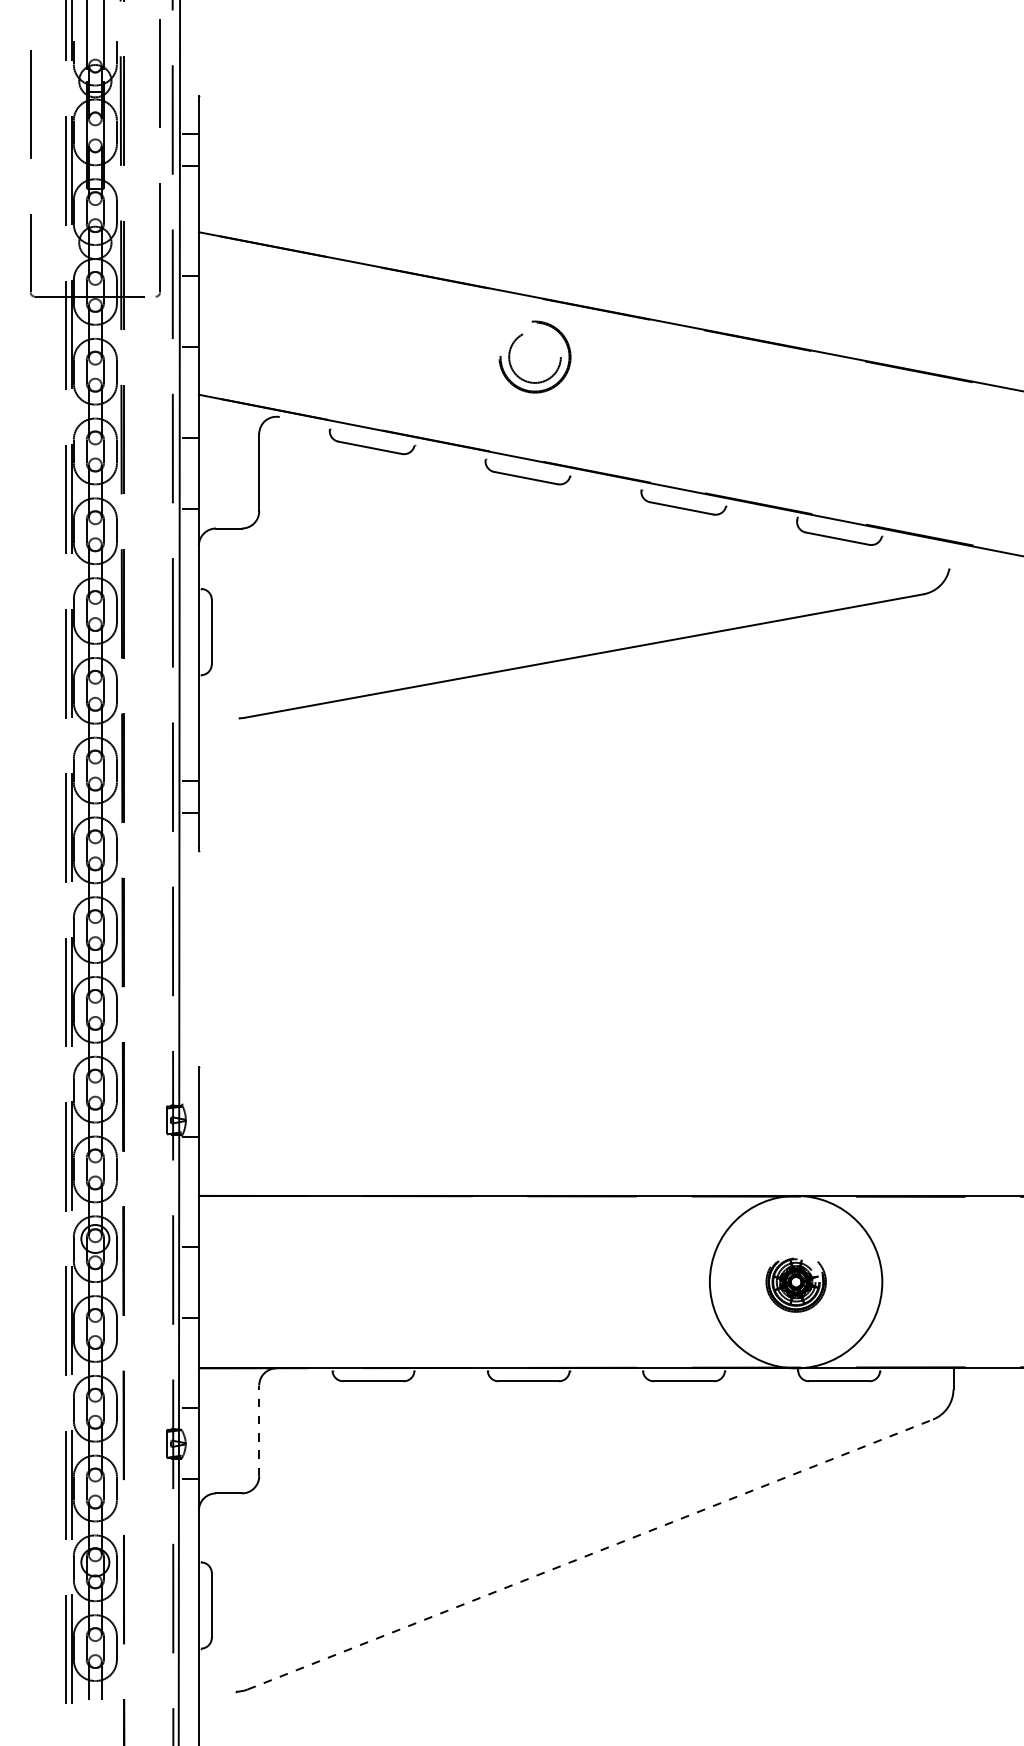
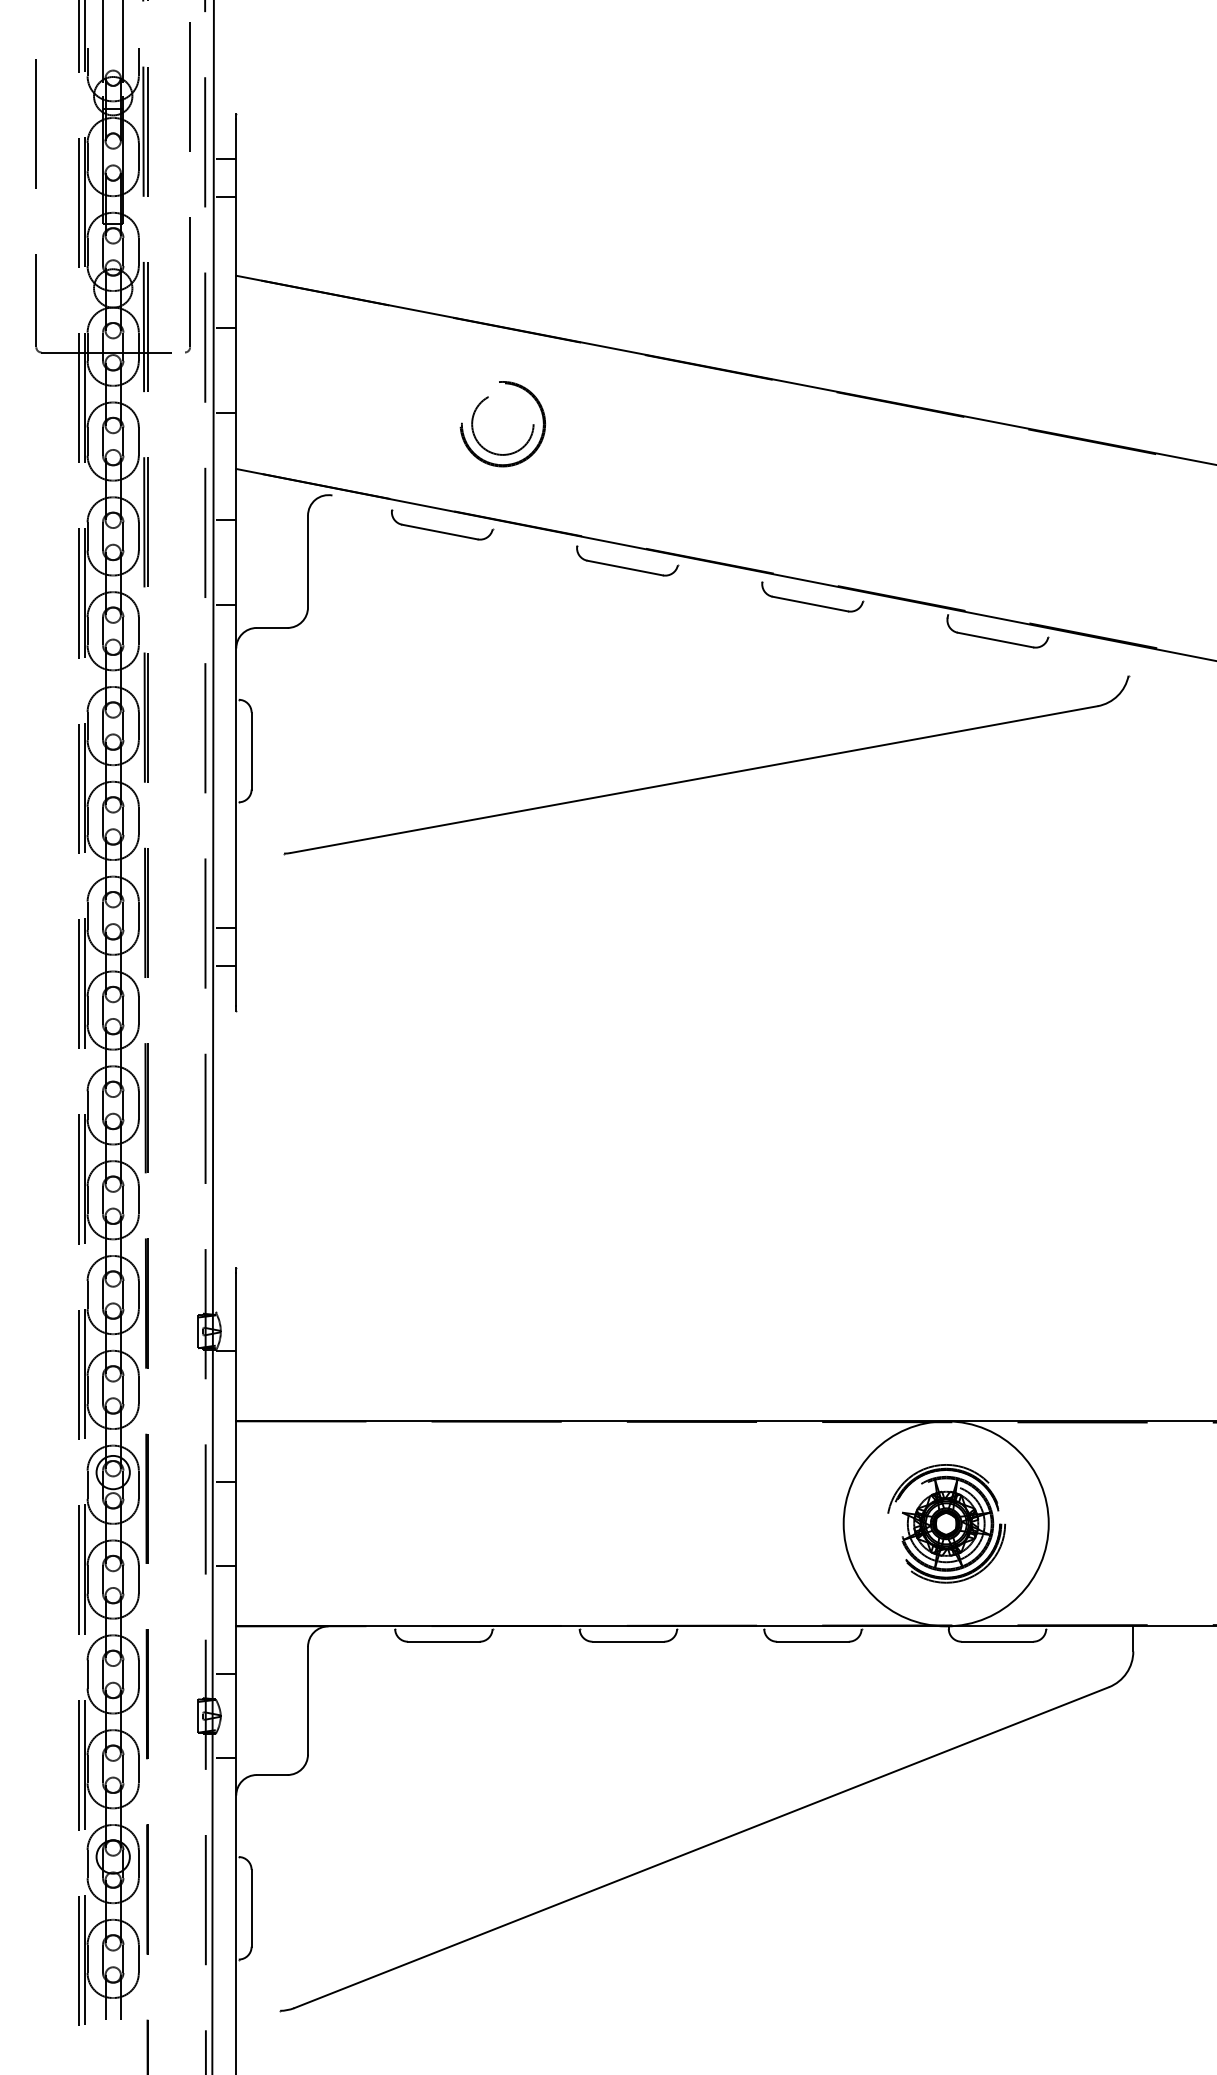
part: (510, 357) -> (473, 424), moved
part: (796, 1281) -> (946, 1523), size x1.67
line: (259, 1430) -> (308, 1700), dashed -> solid
line: (590, 1554) -> (701, 1847), dashed -> solid

